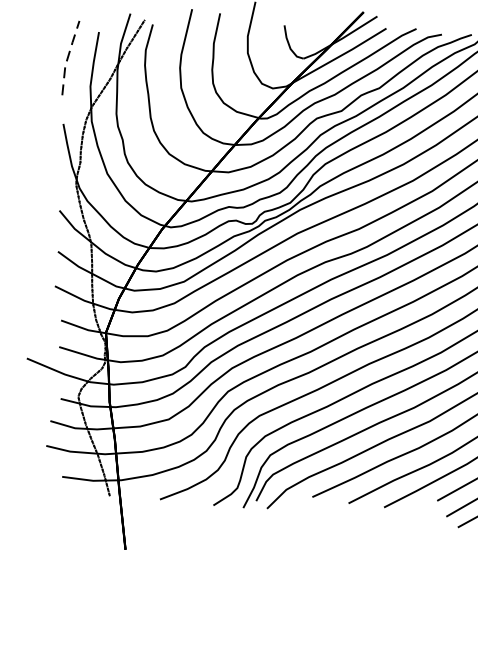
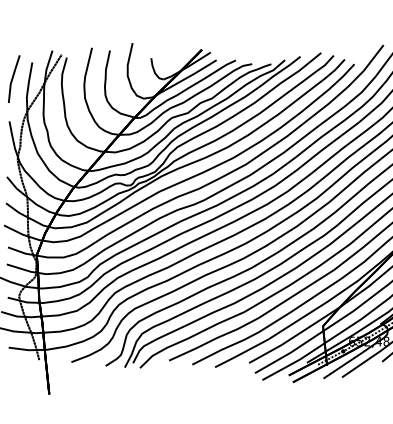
line: (68, 57) -> (12, 78), dashed -> solid

